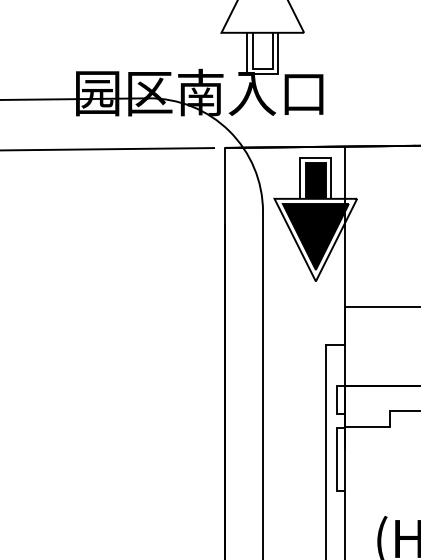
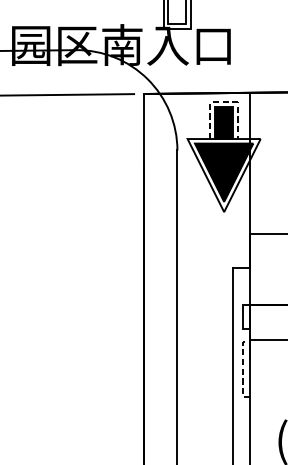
line: (316, 157) -> (224, 102), solid -> dashed
line: (337, 459) -> (243, 369), solid -> dashed

